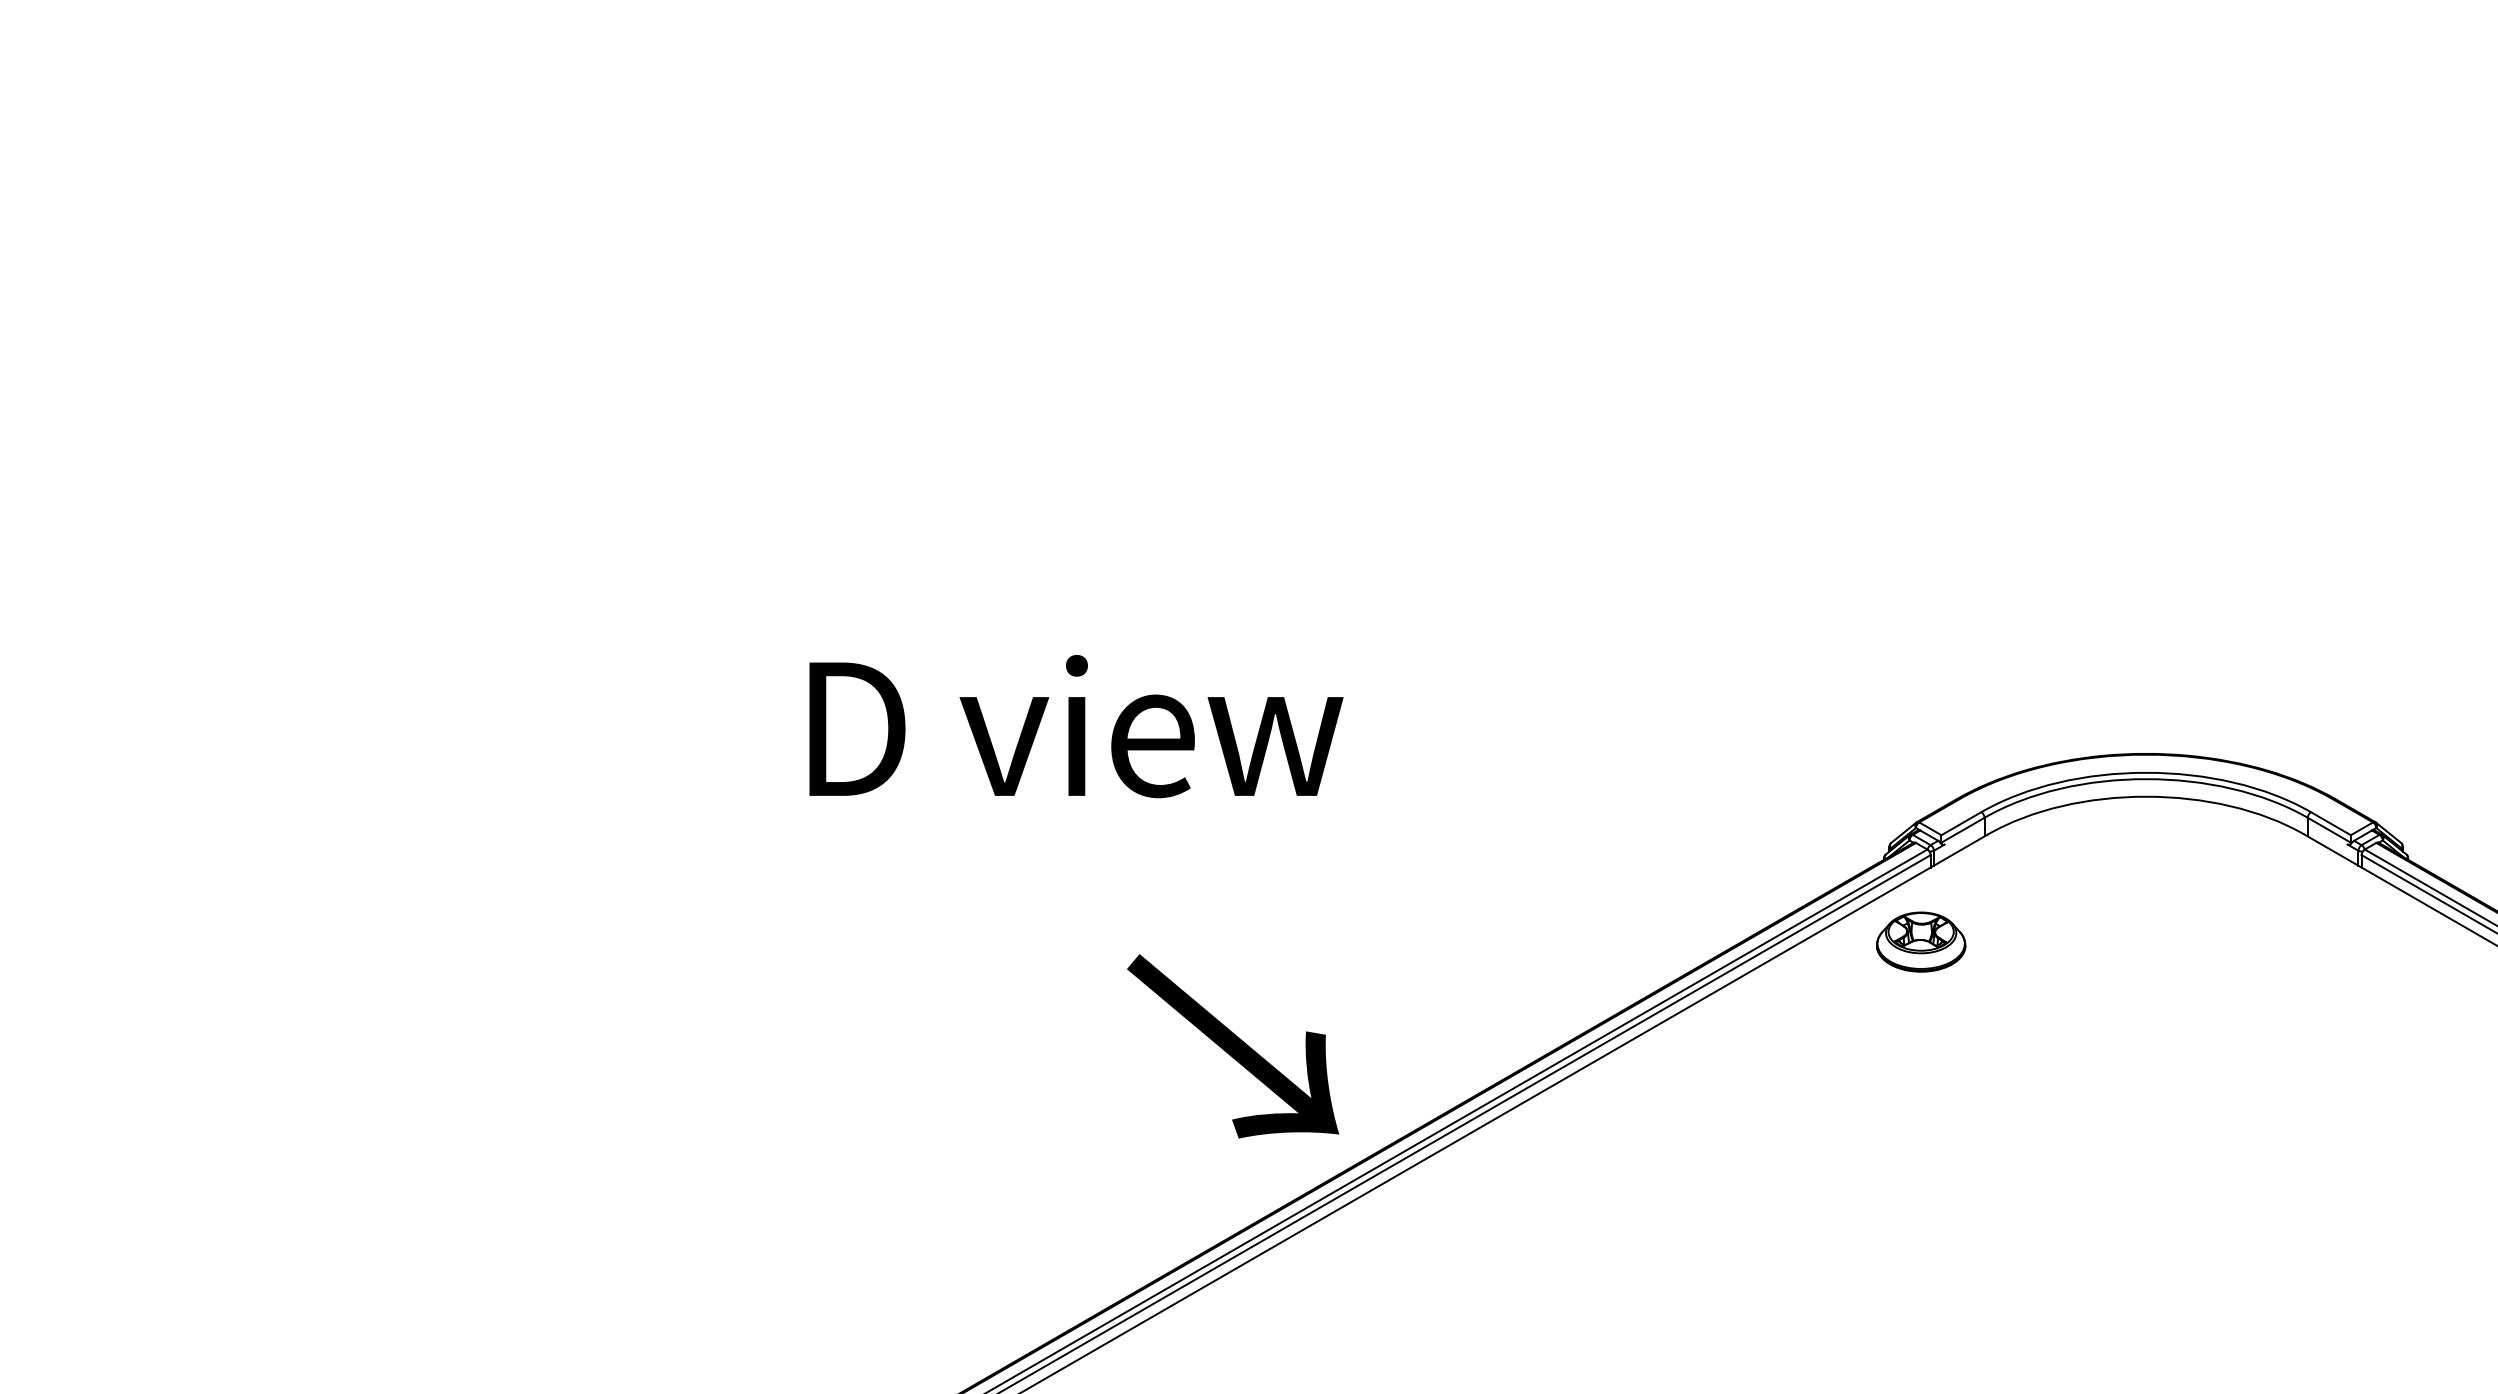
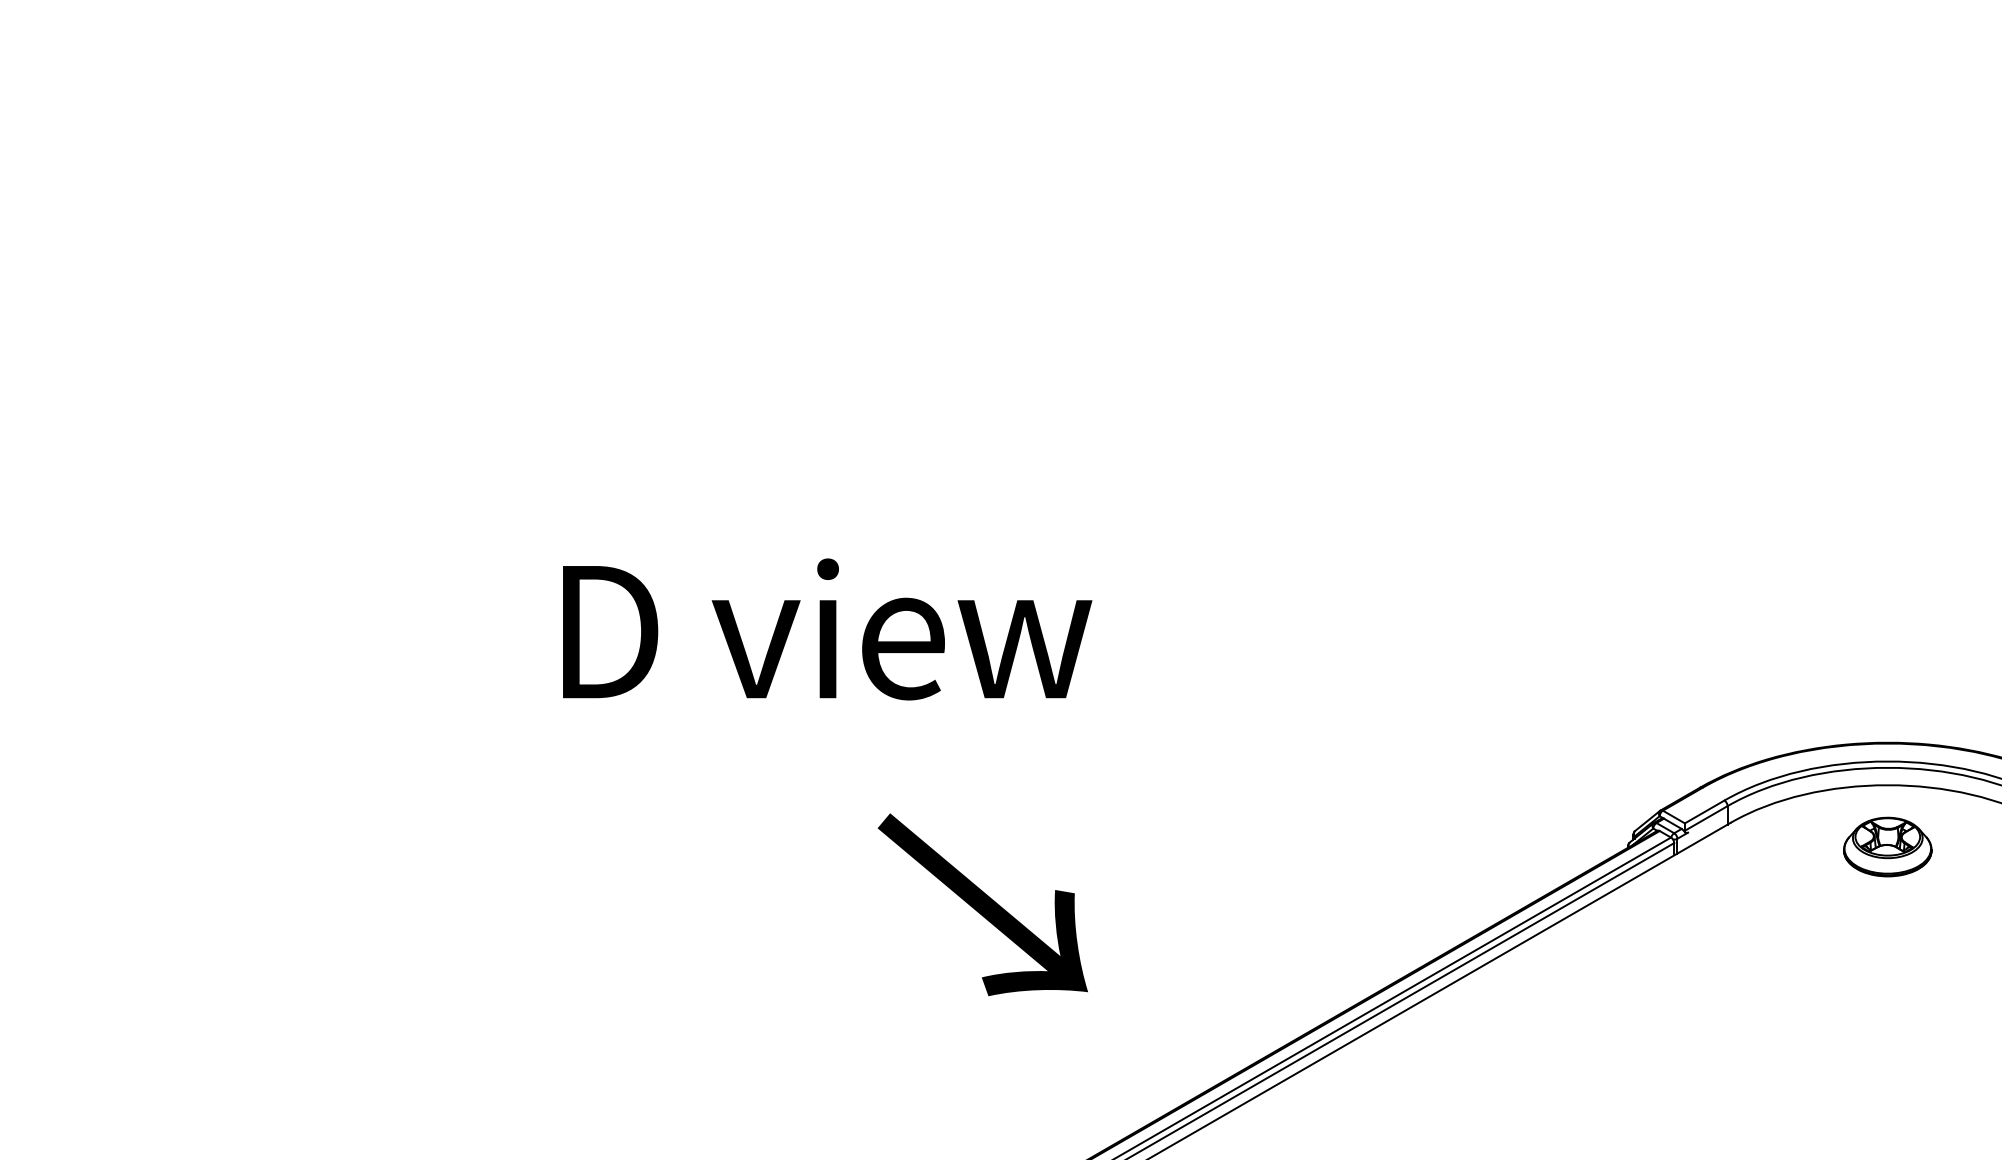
text: (1076, 726) -> (827, 629), moved
part: (1921, 941) -> (1888, 846), moved
text: (1233, 1046) -> (983, 904), moved

